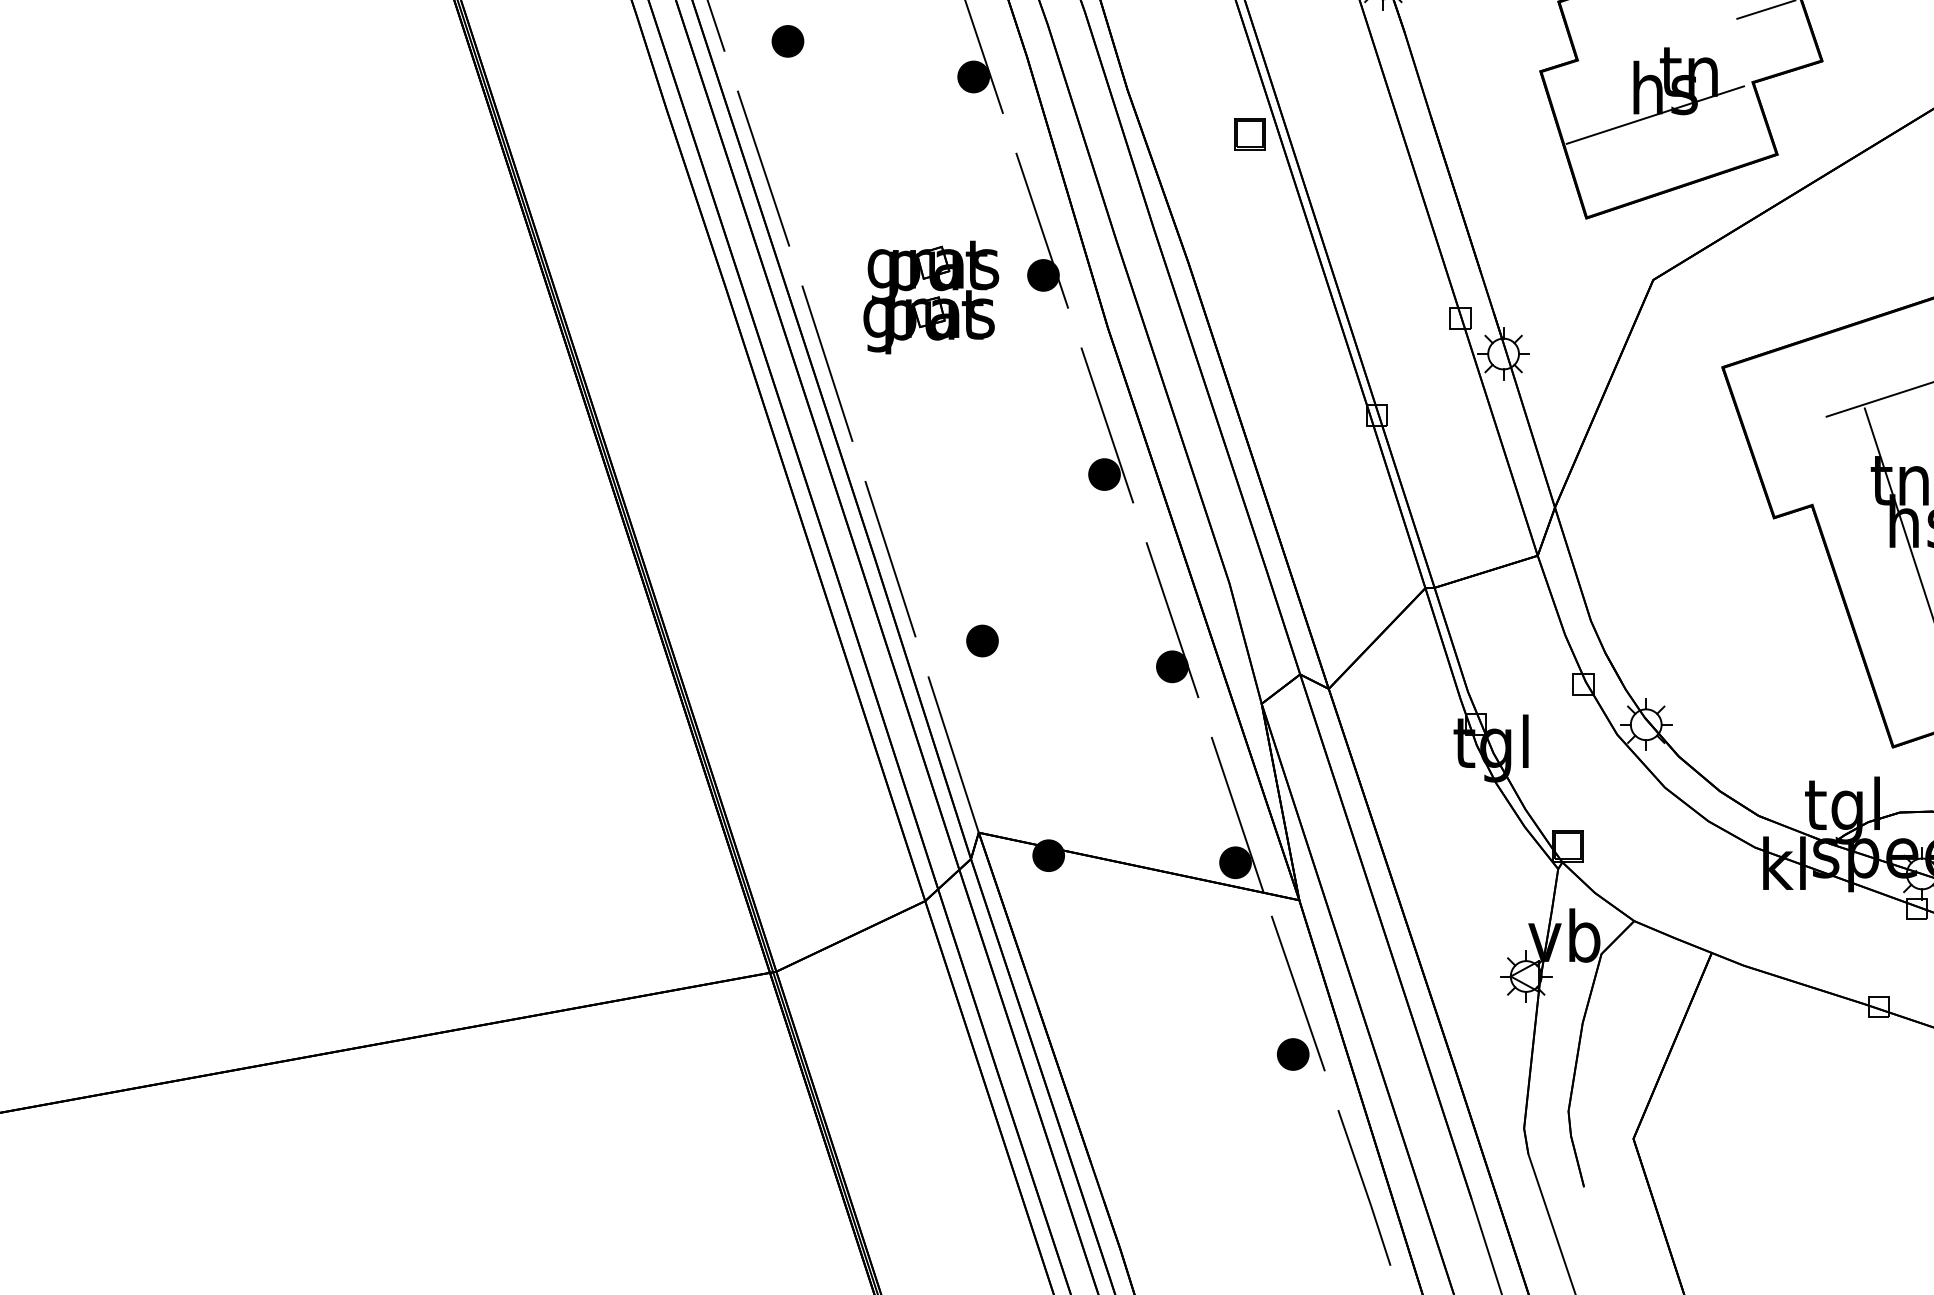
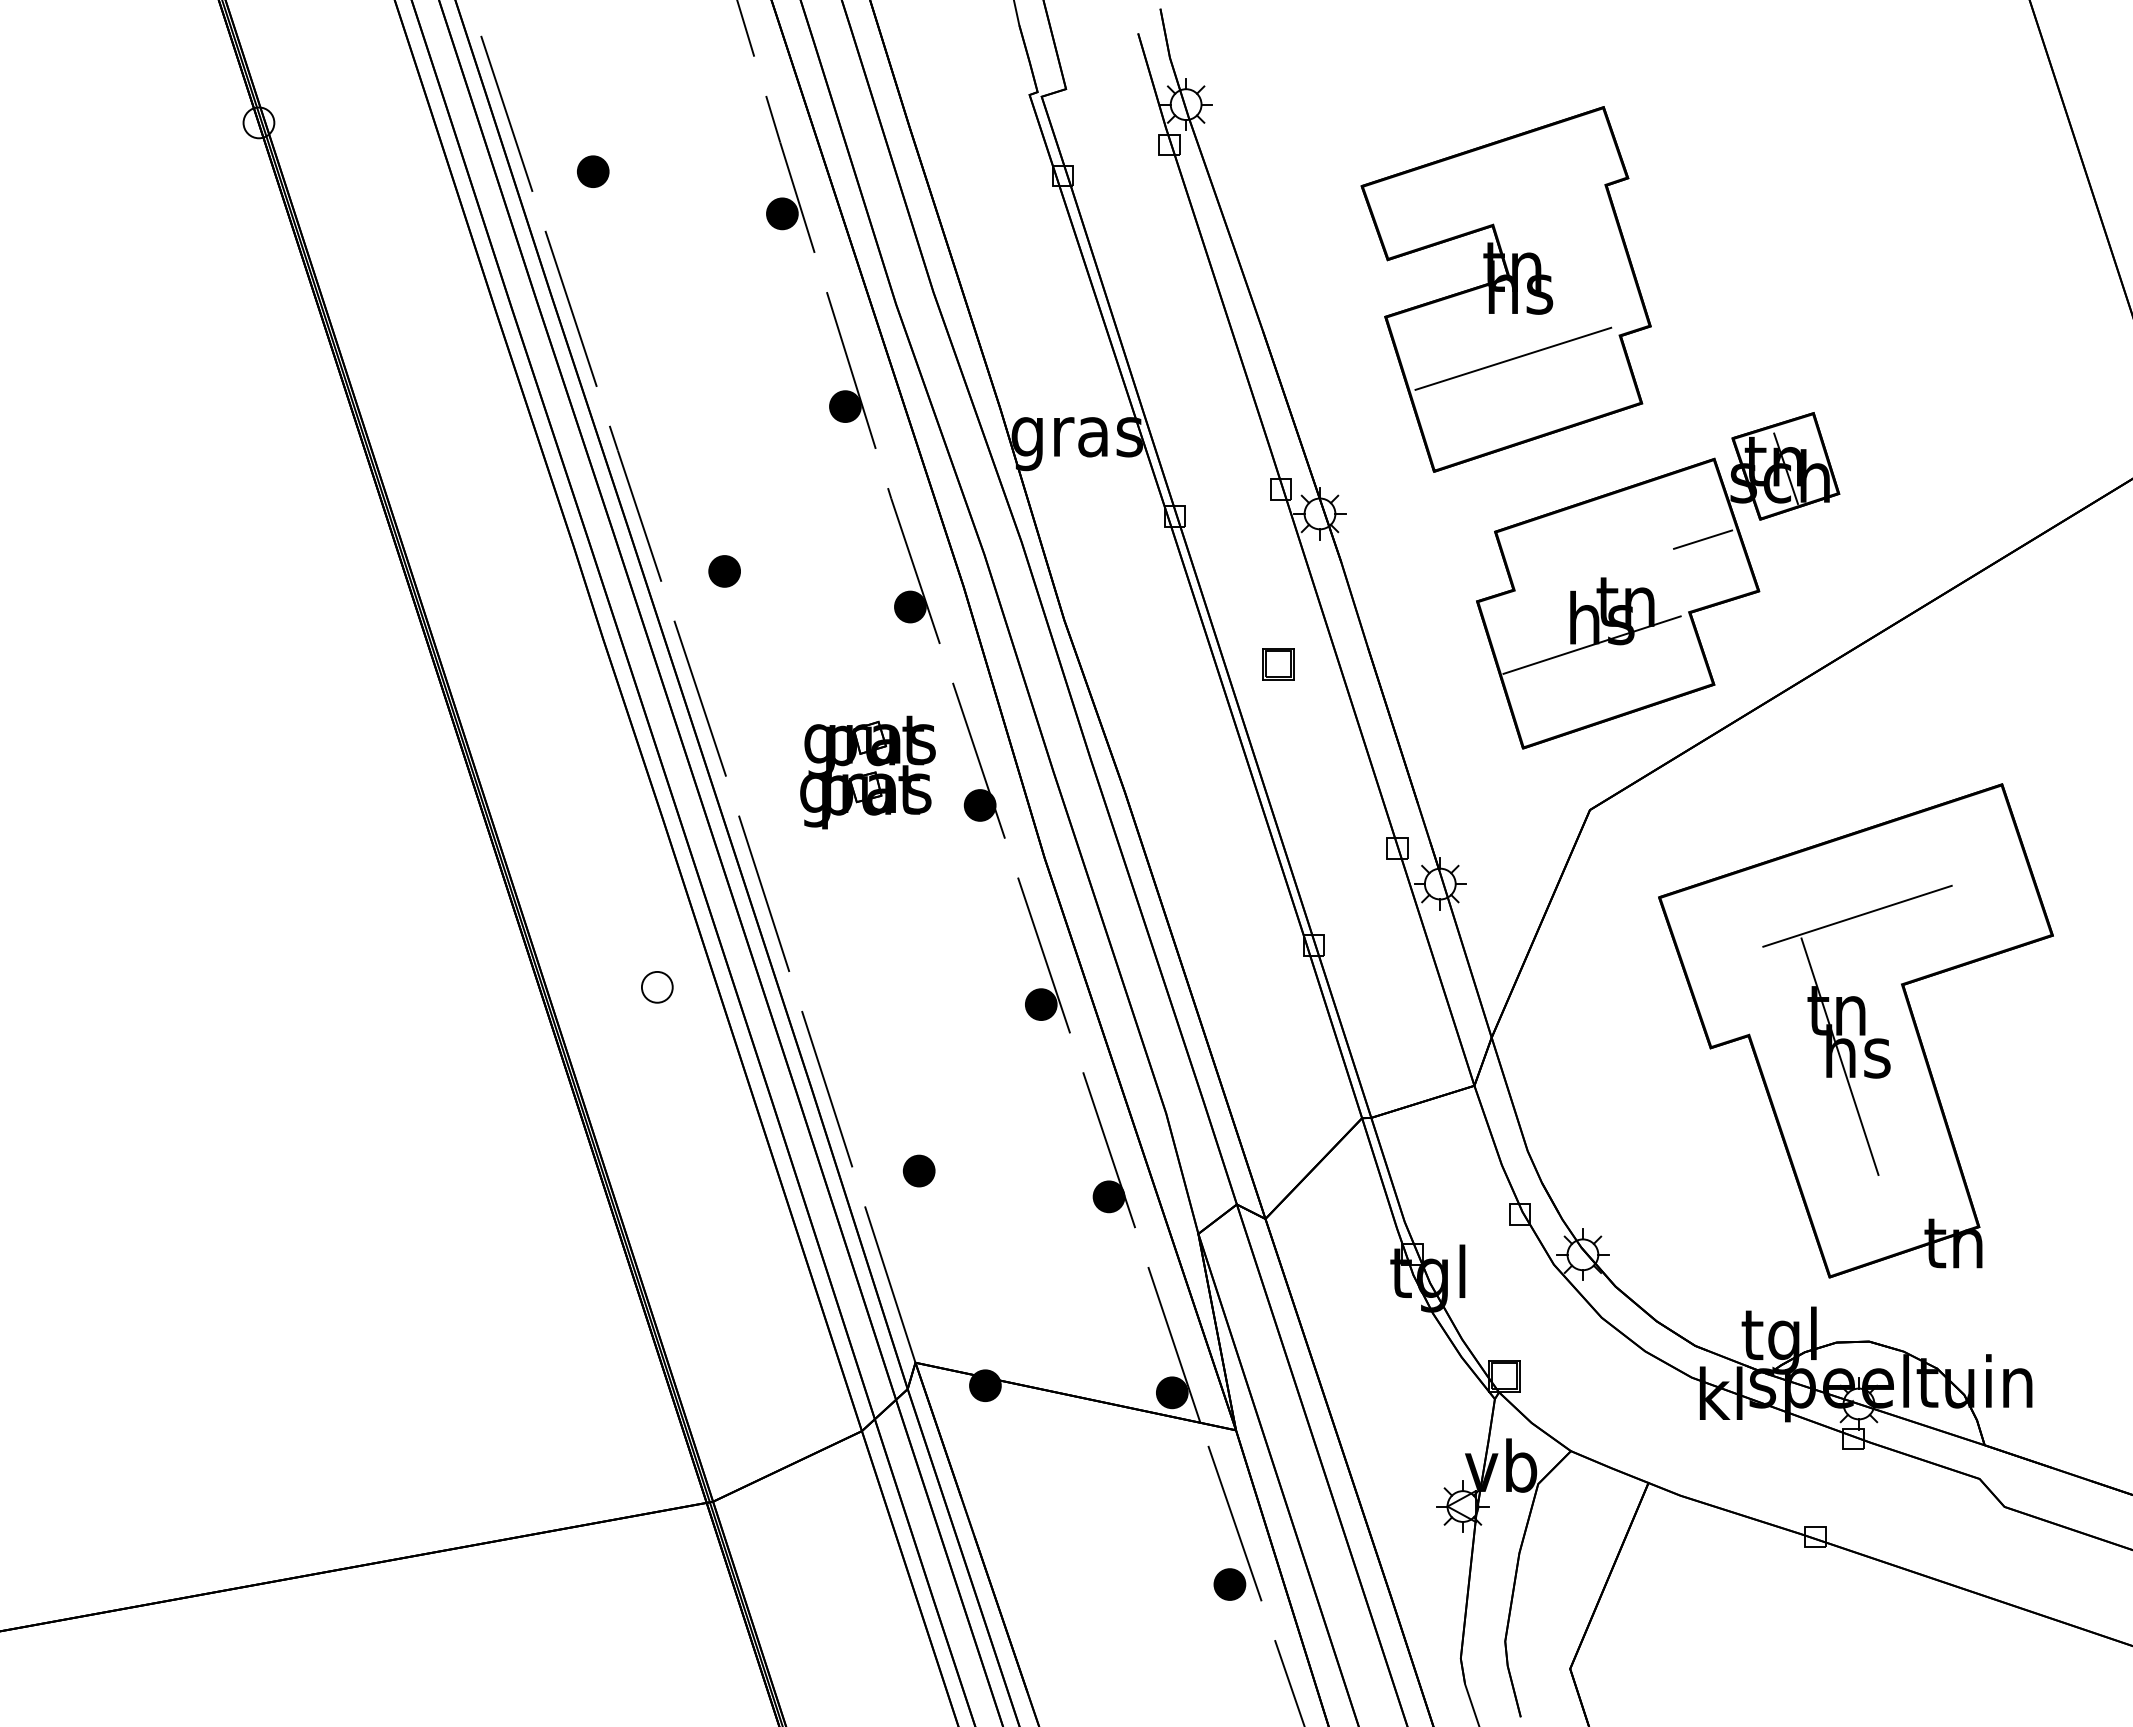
part: (1249, 134) -> (1278, 664), moved
part: (930, 297) -> (867, 772), moved
part: (720, 457) -> (657, 987), added

